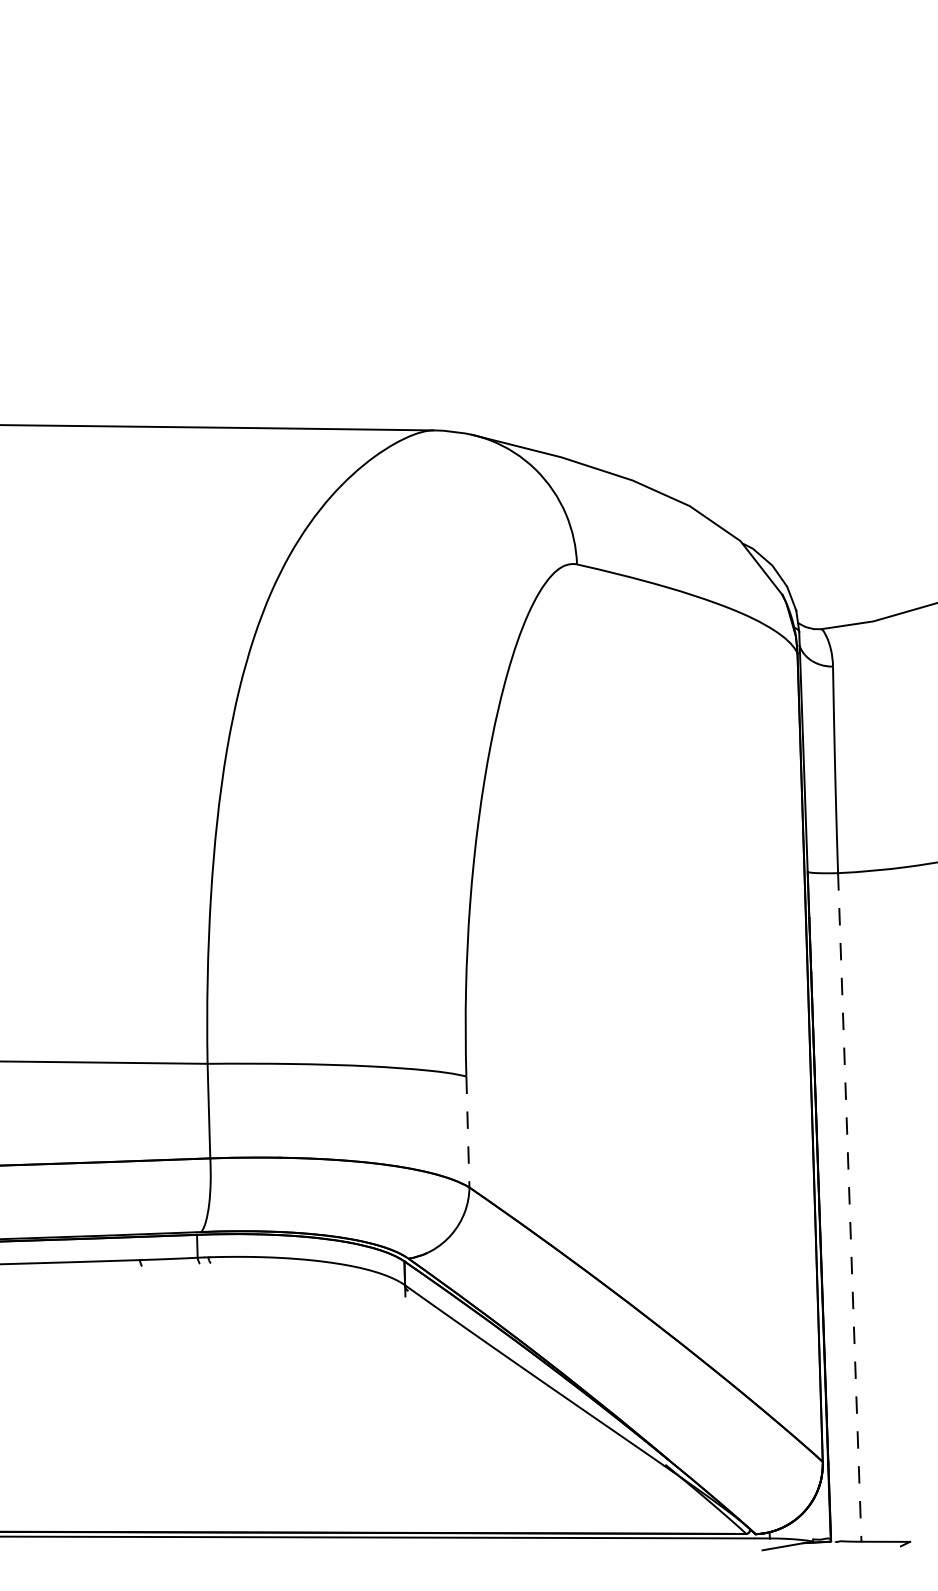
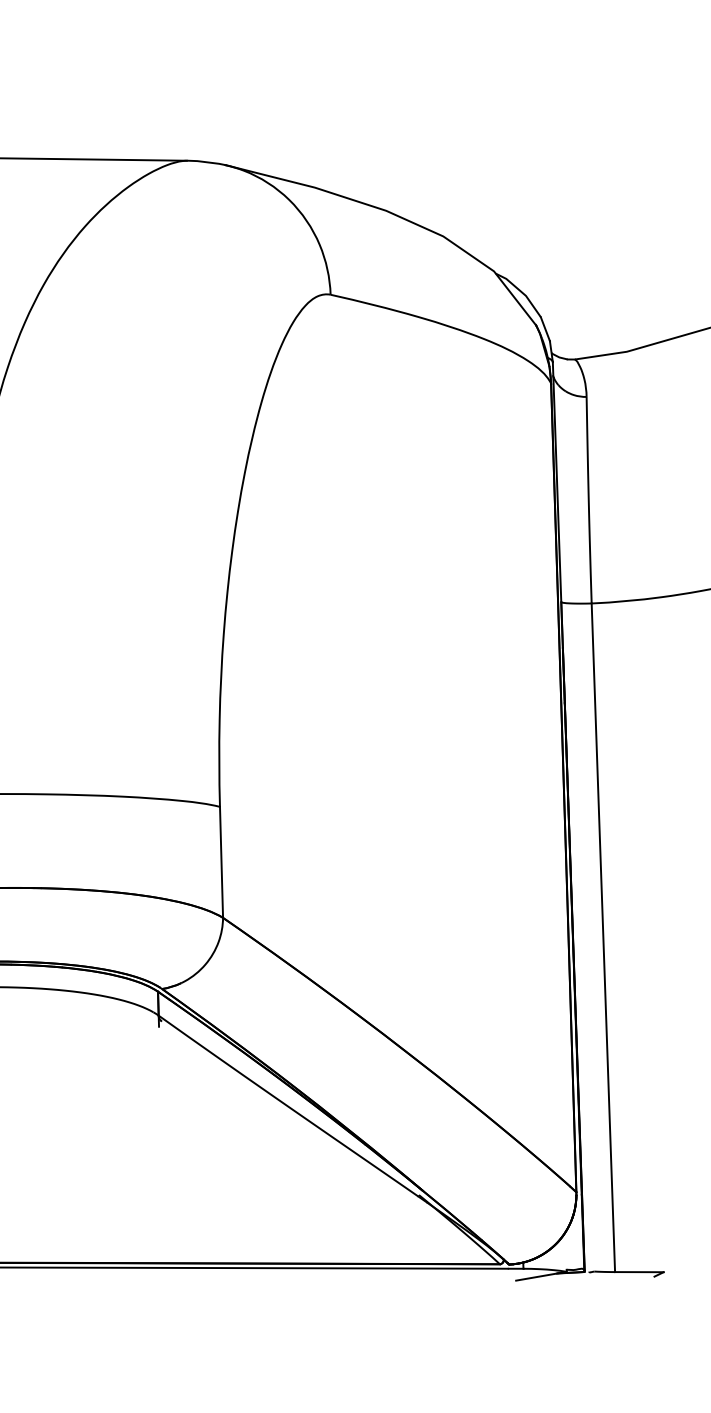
line: (467, 1132) -> (221, 862), dashed -> solid
line: (849, 1207) -> (603, 937), dashed -> solid

